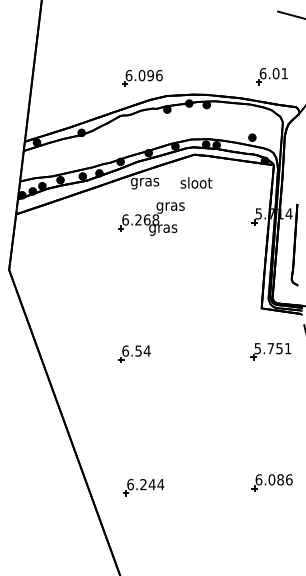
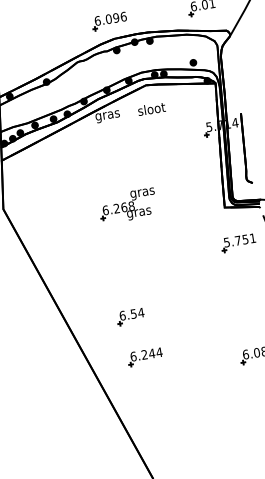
part: (142, 78) -> (109, 21), moved
part: (151, 218) -> (127, 205), moved
part: (134, 353) -> (130, 316), moved
part: (143, 487) -> (145, 357), moved

